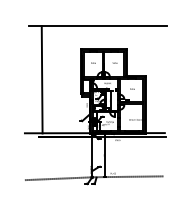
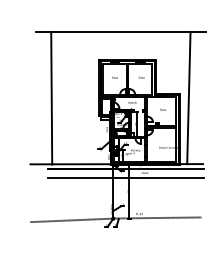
line: (153, 79) -> (188, 98), added
line: (102, 144) -> (125, 178), added

